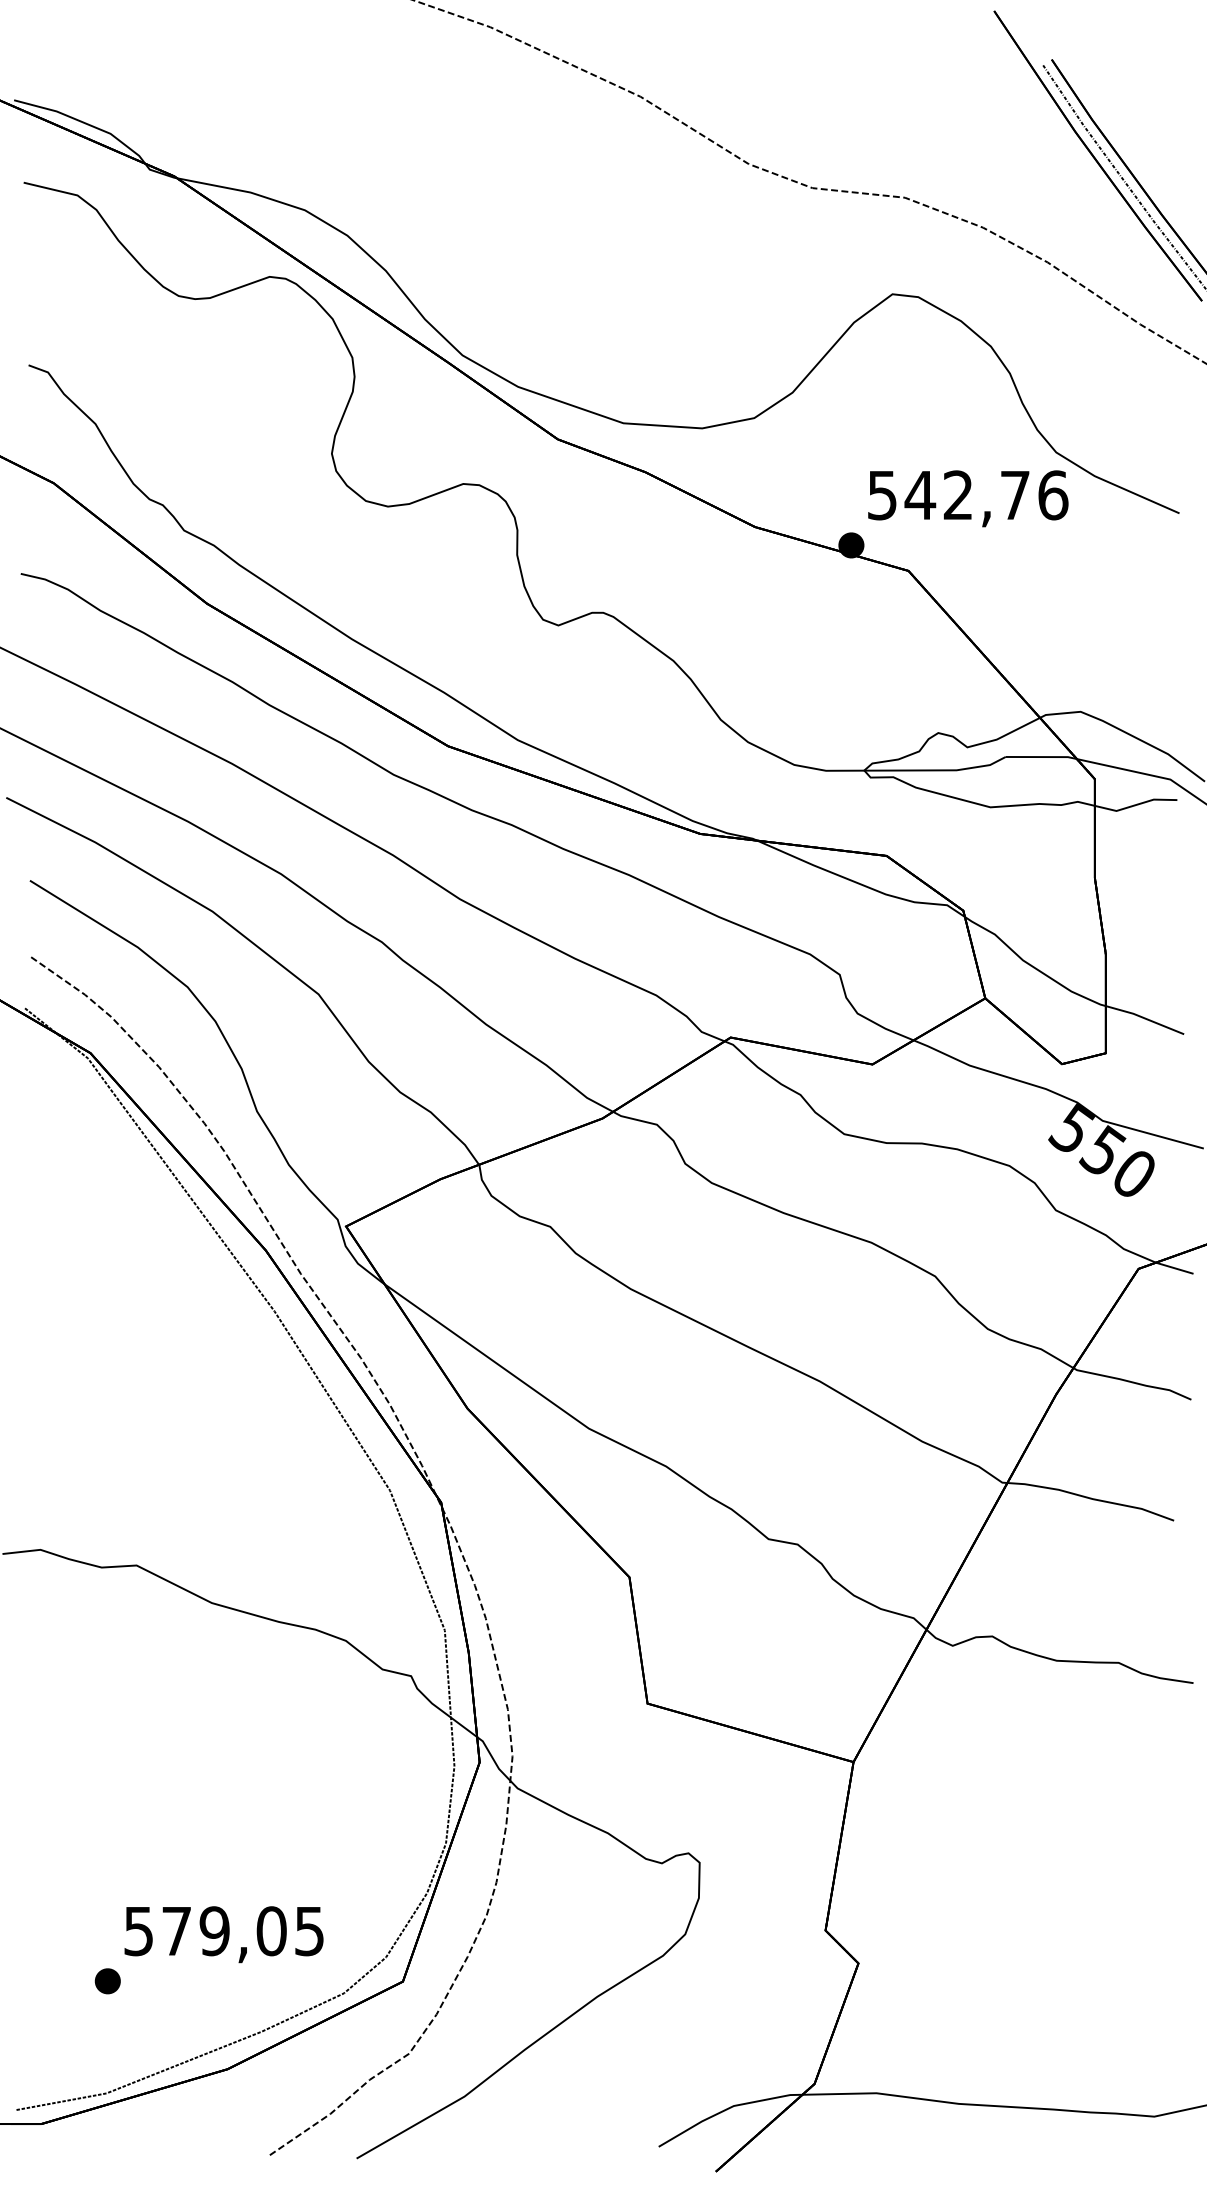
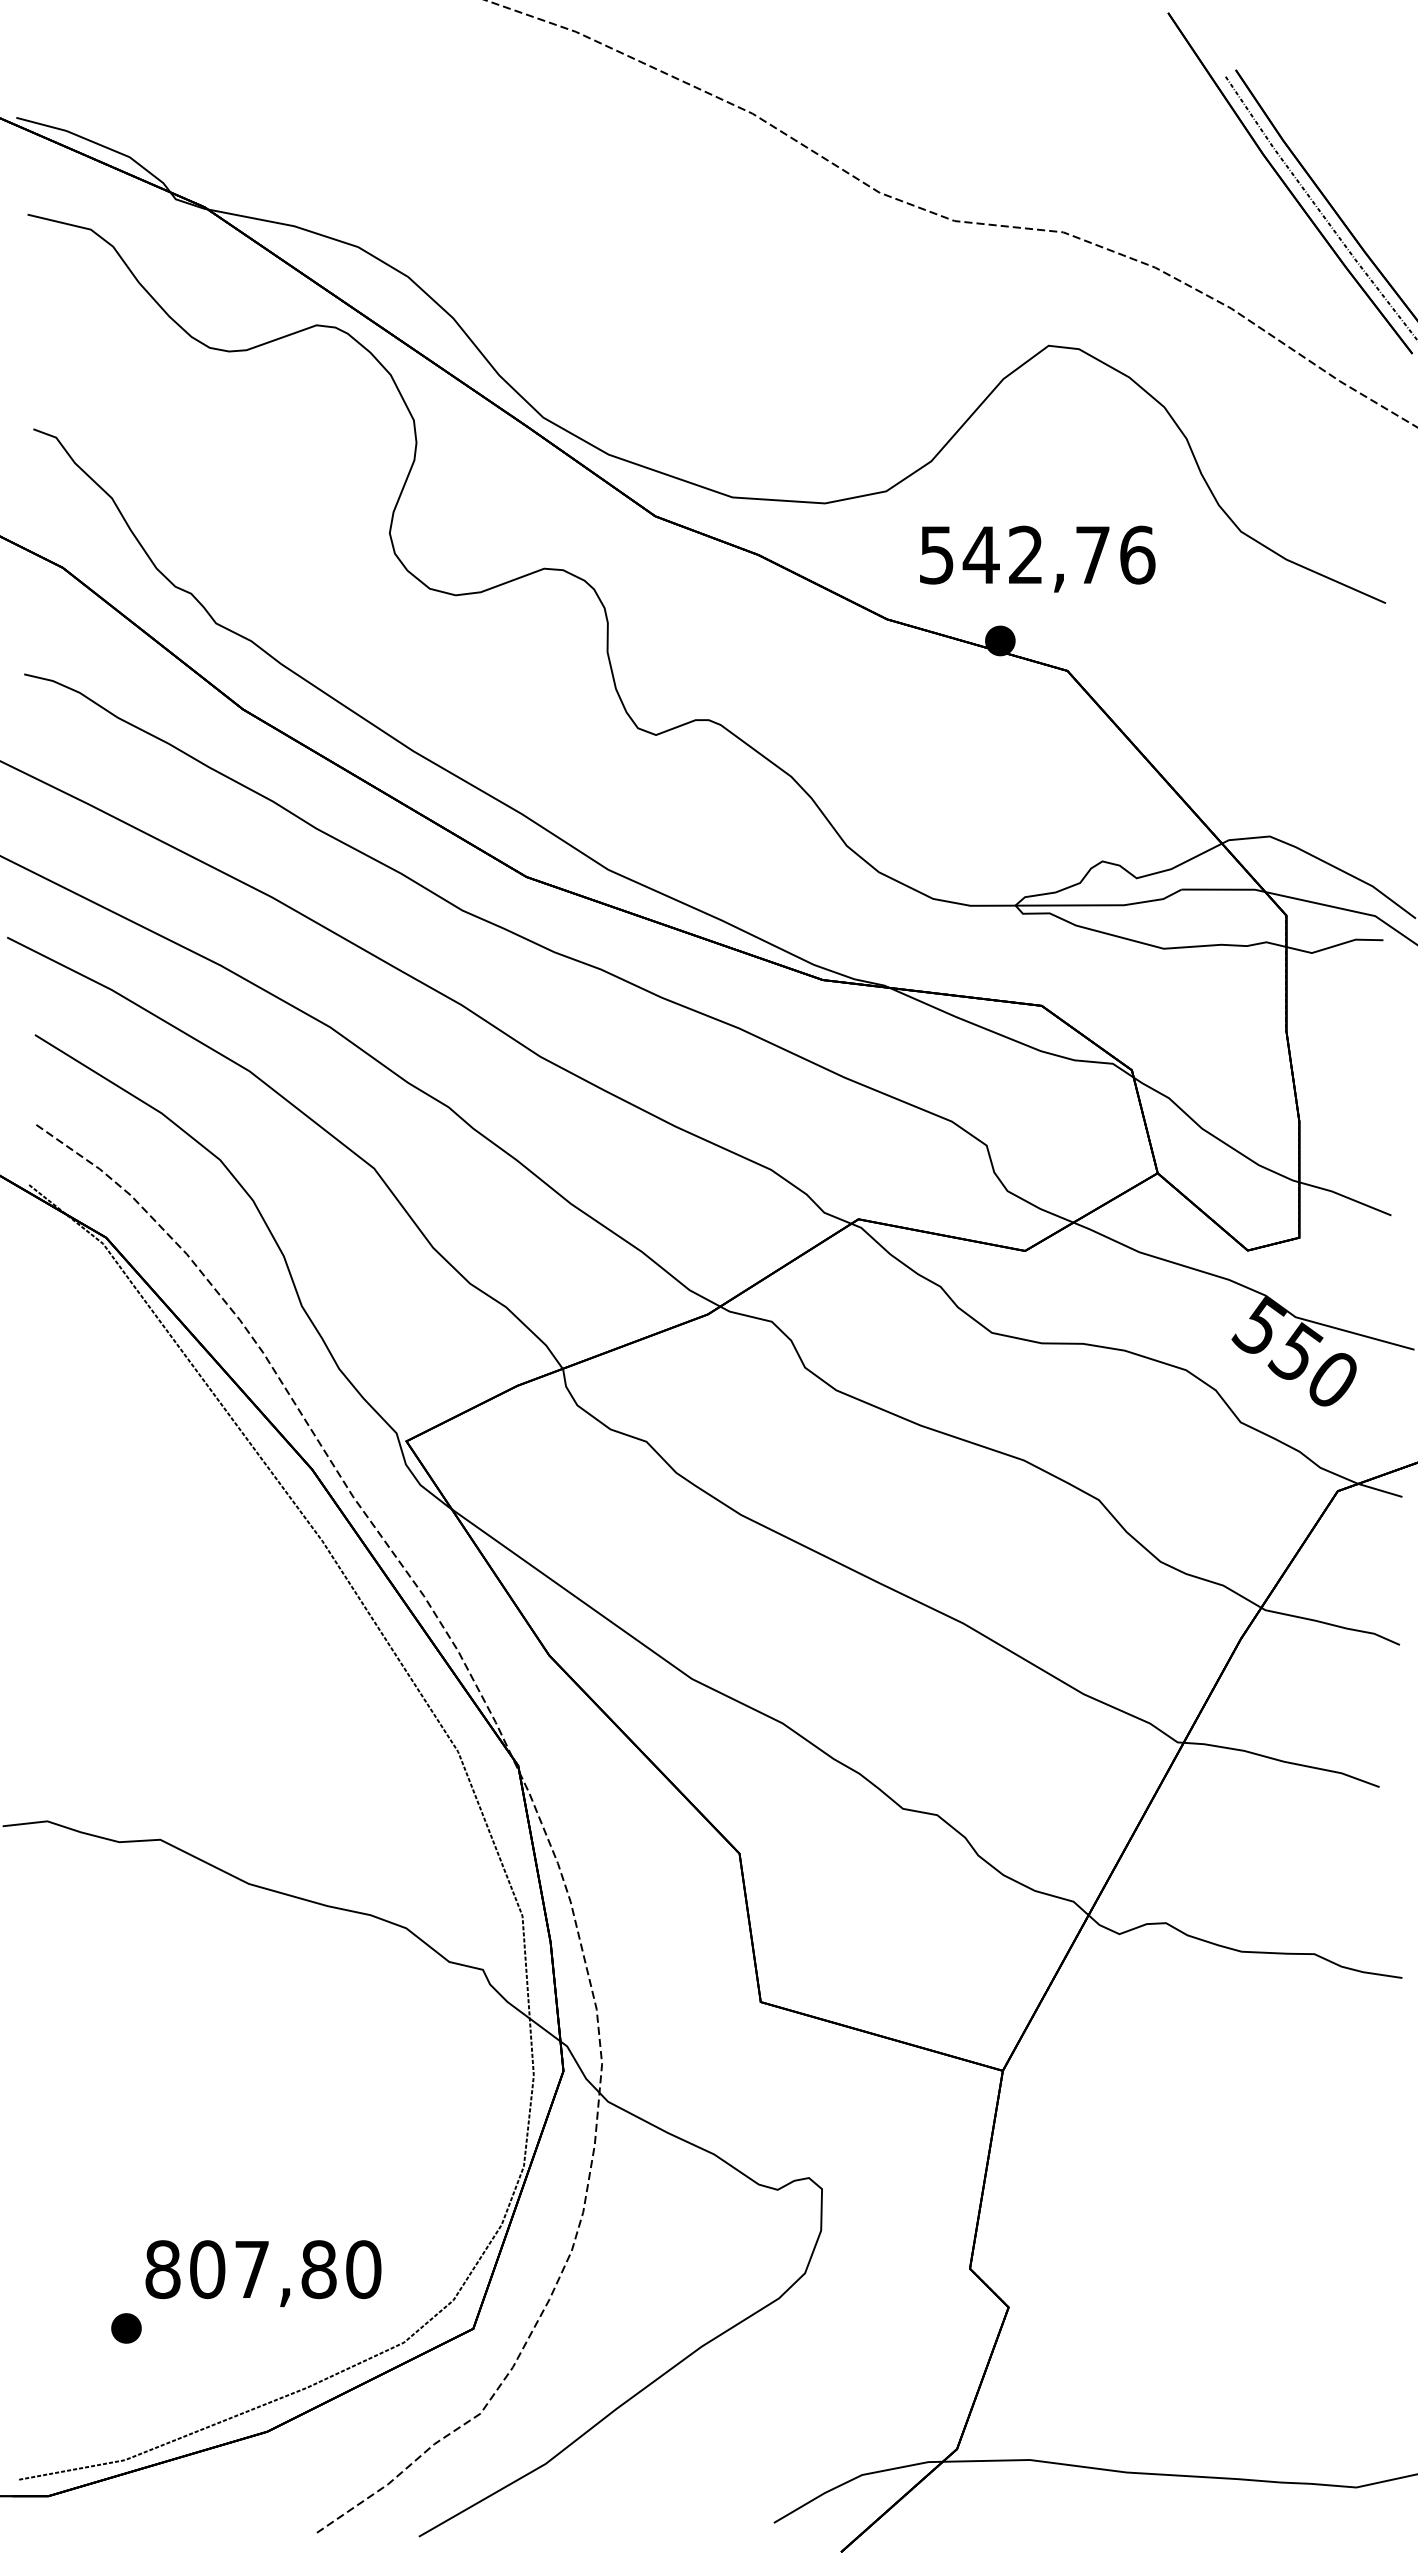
text: (968, 498) -> (1037, 558), moved
text: (224, 1931) -> (263, 2269), 579,05 -> 807,80

